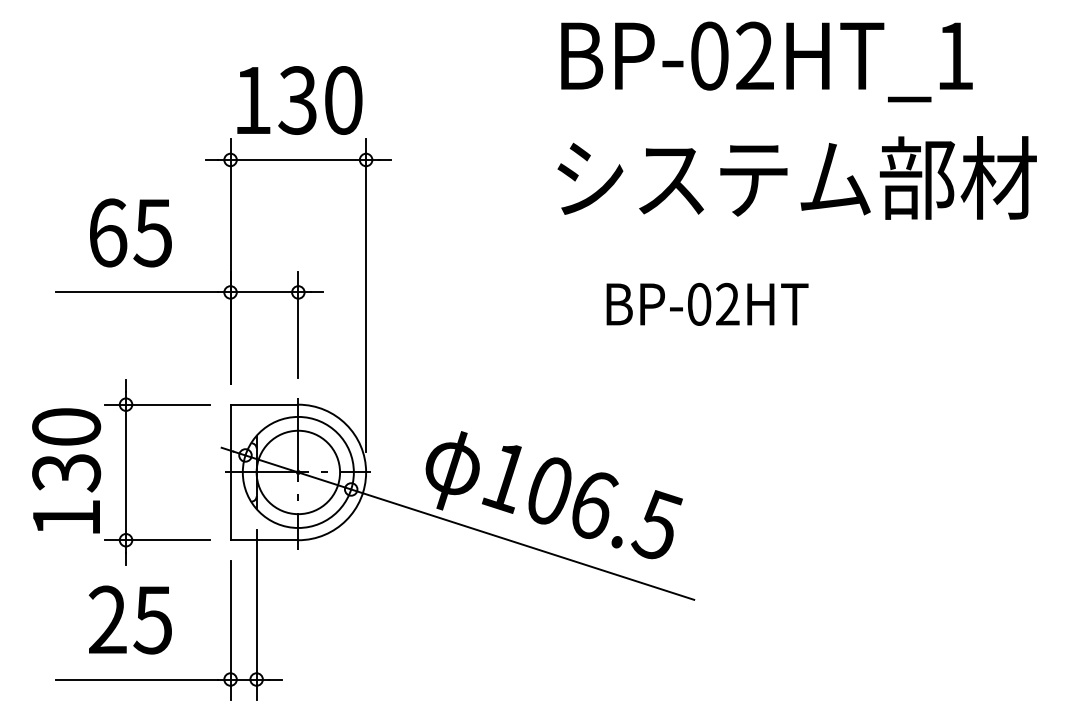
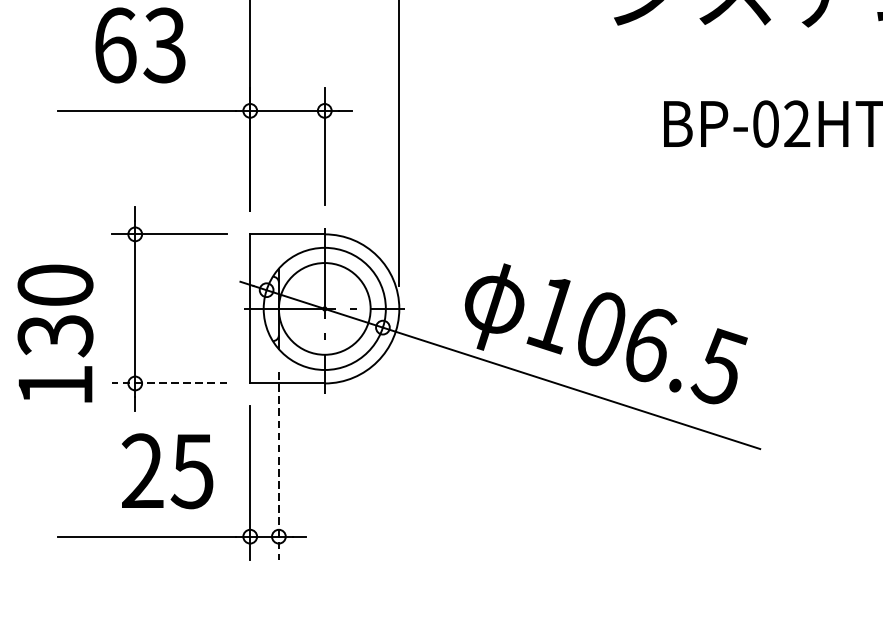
text: (152, 232) -> (164, 44), 65 -> 63
text: (66, 470) -> (55, 333), moved
line: (156, 540) -> (168, 383), solid -> dashed
line: (256, 615) -> (278, 466), solid -> dashed
text: (129, 619) -> (166, 470), moved

